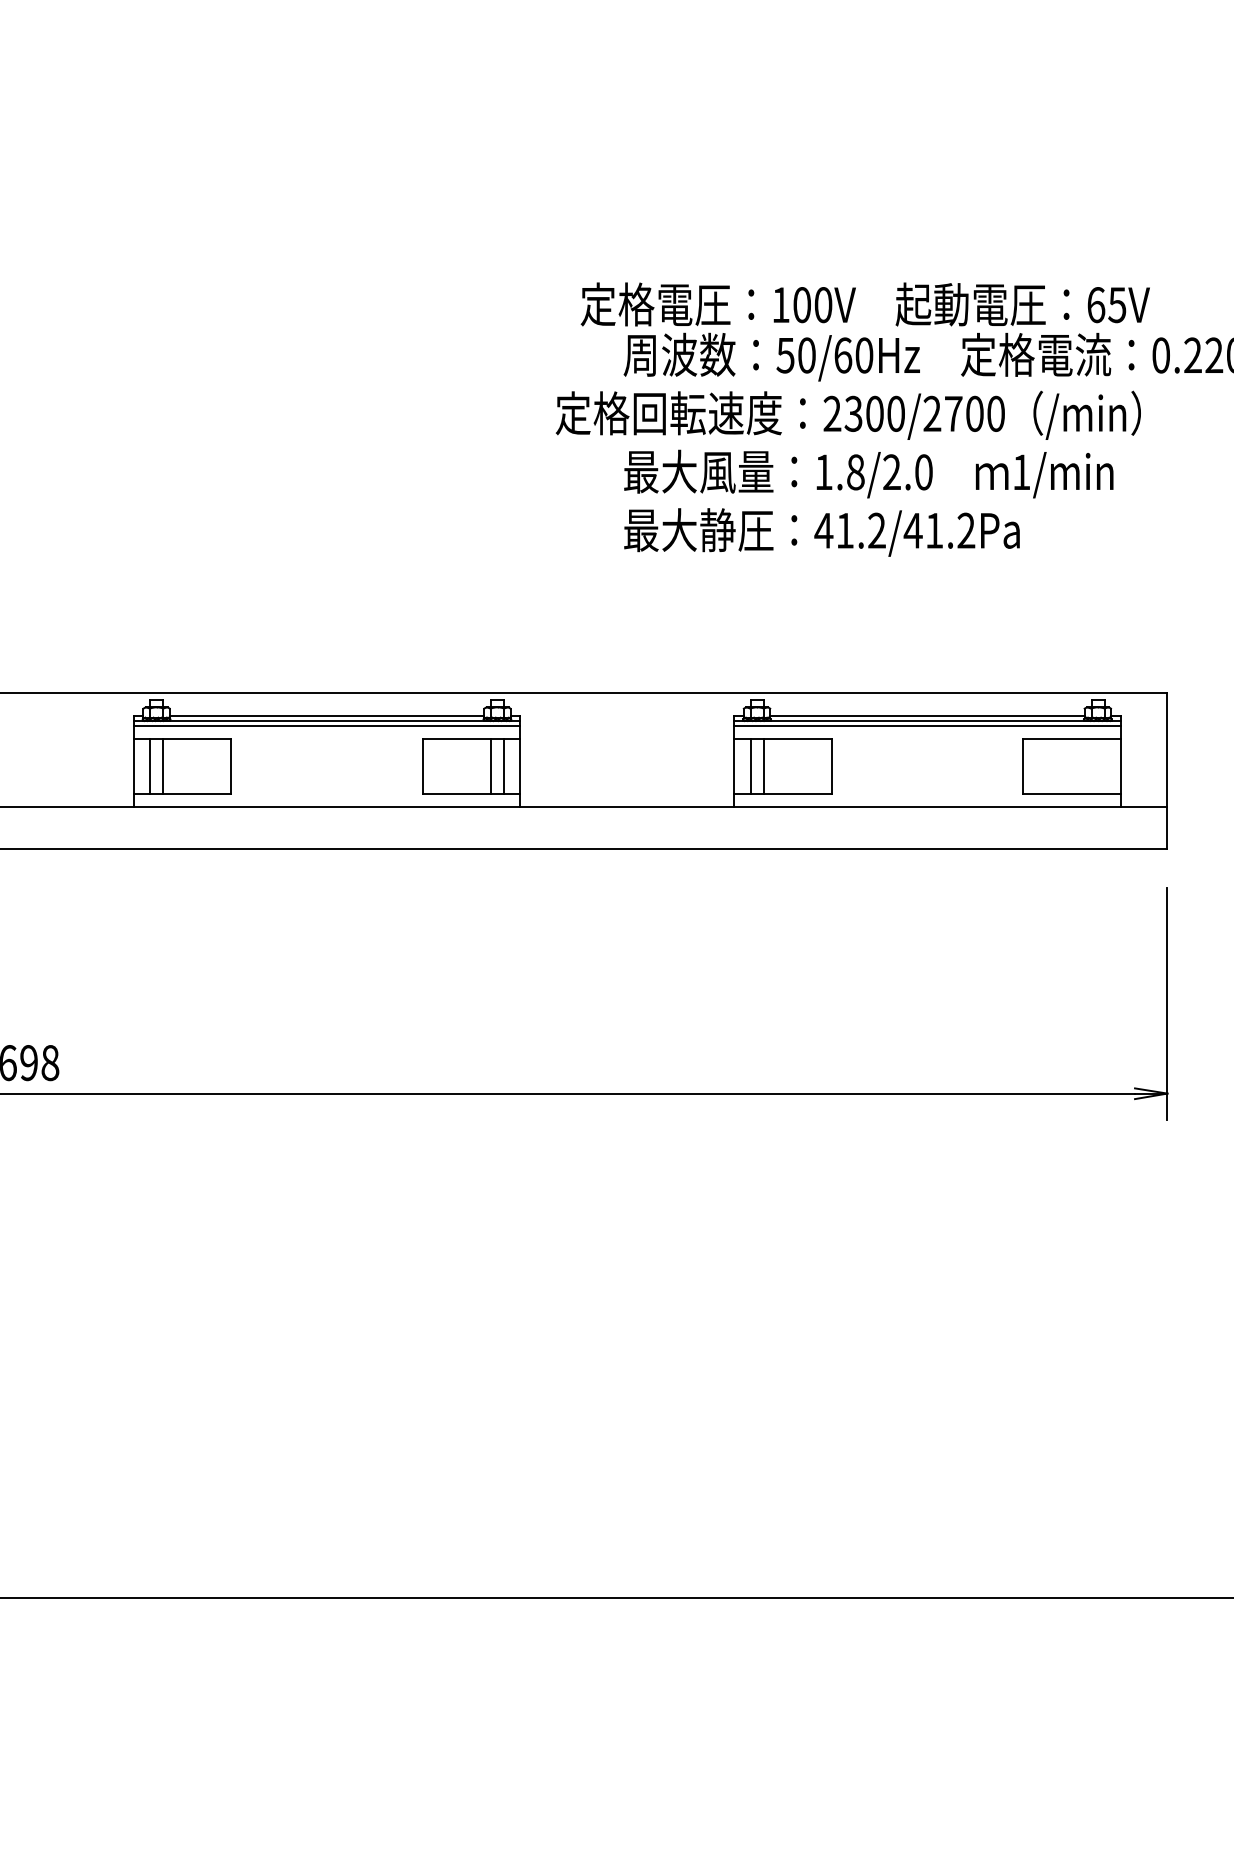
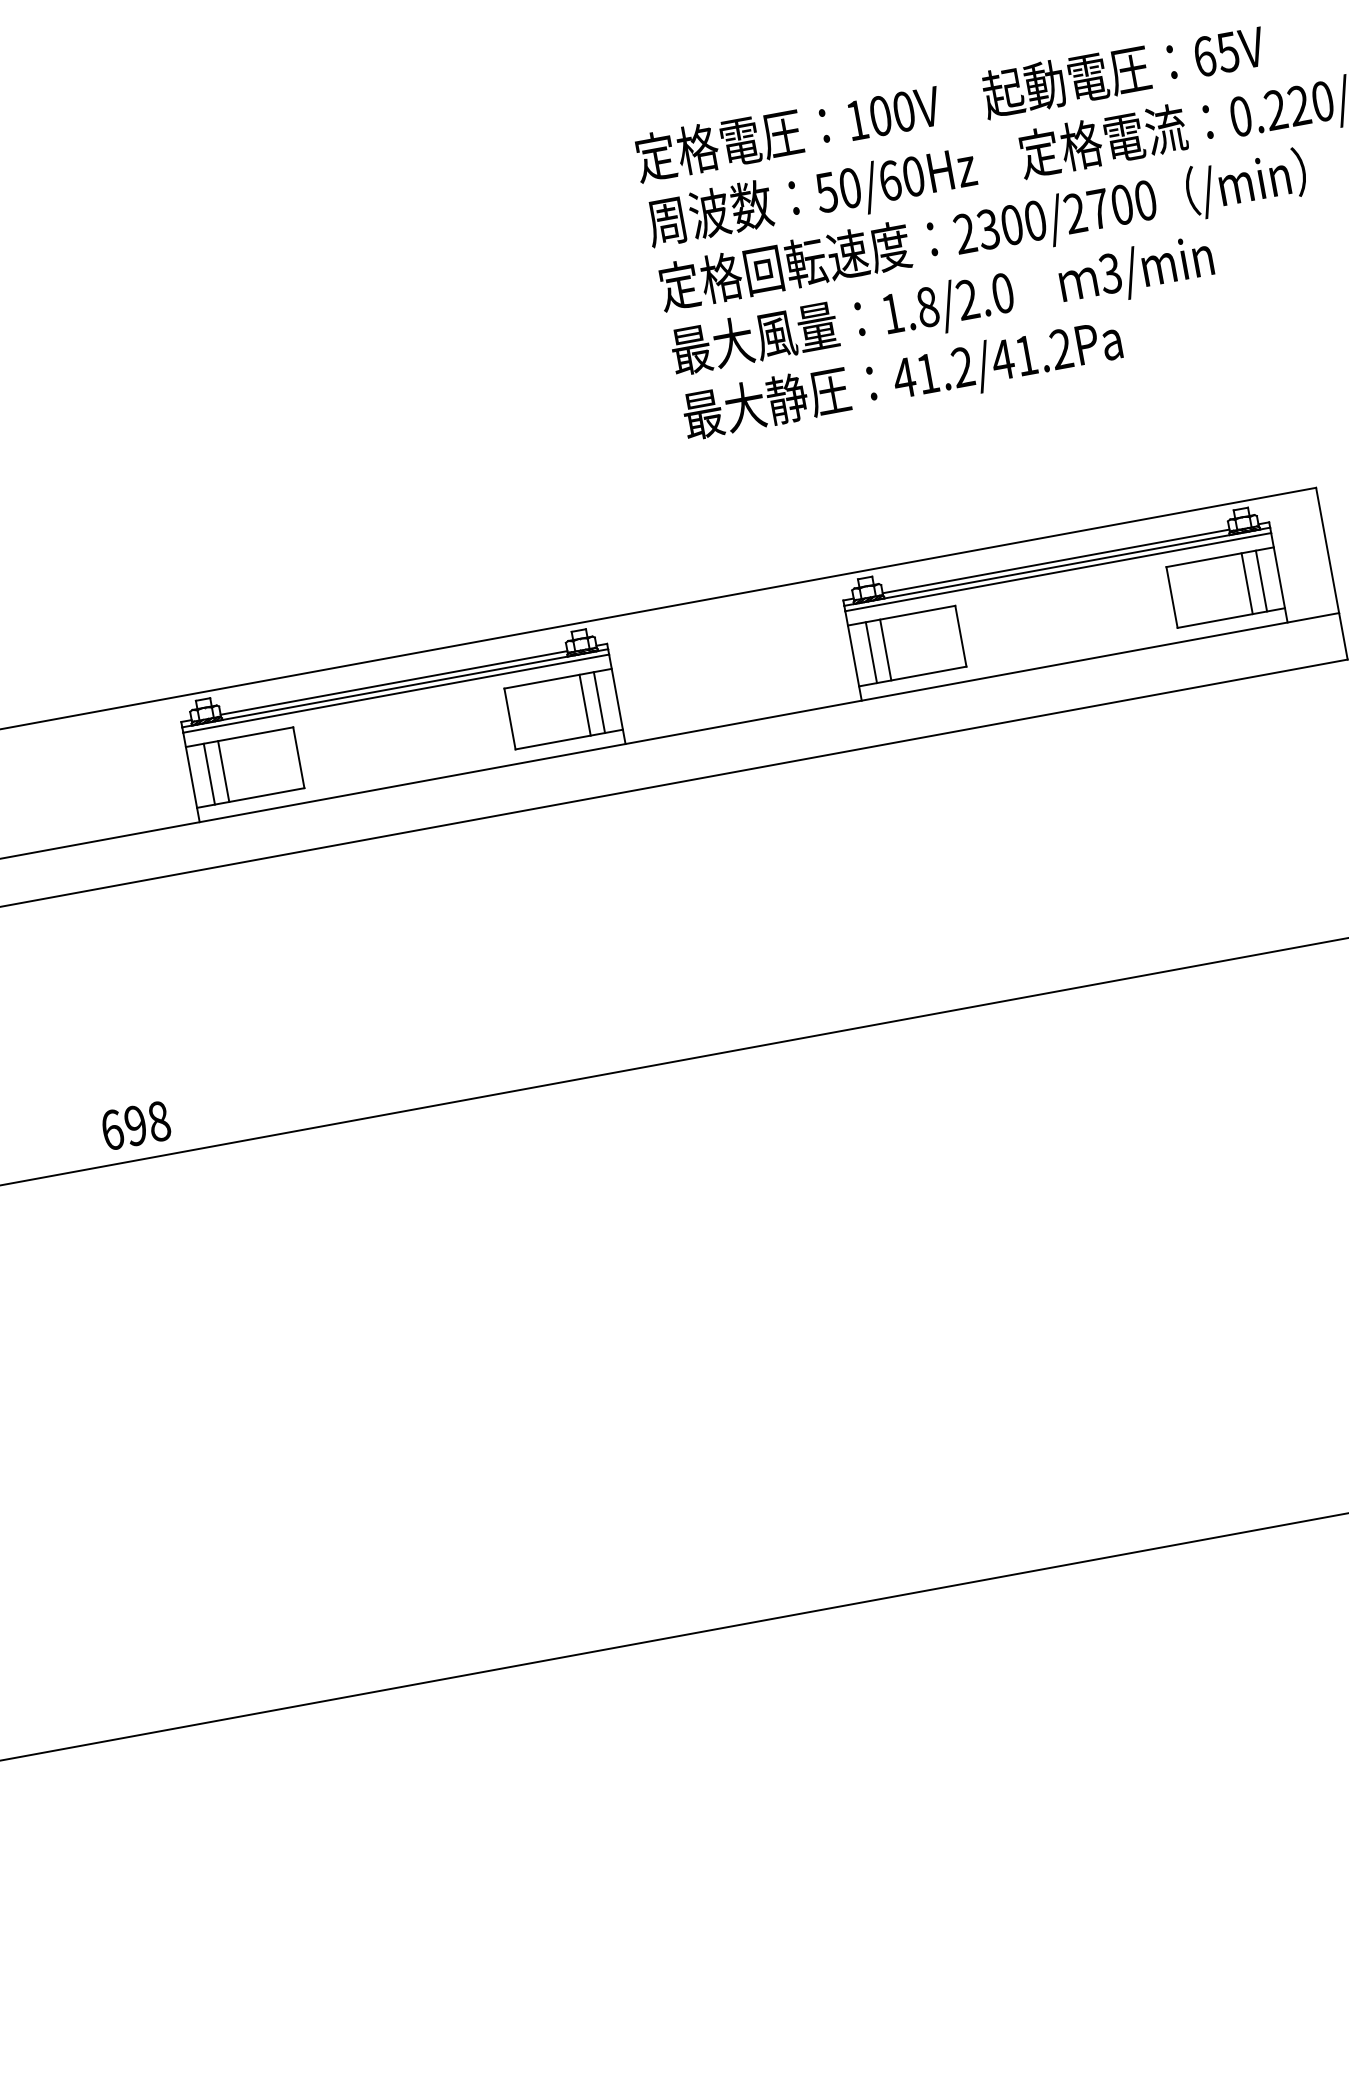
text: (864, 304) -> (949, 102), moved
text: (847, 414) -> (981, 231), moved
text: (1021, 472) -> (1110, 273), 1/min -> 3/min
line: (1091, 766) -> (1247, 583), added
line: (1104, 766) -> (1261, 581), added

